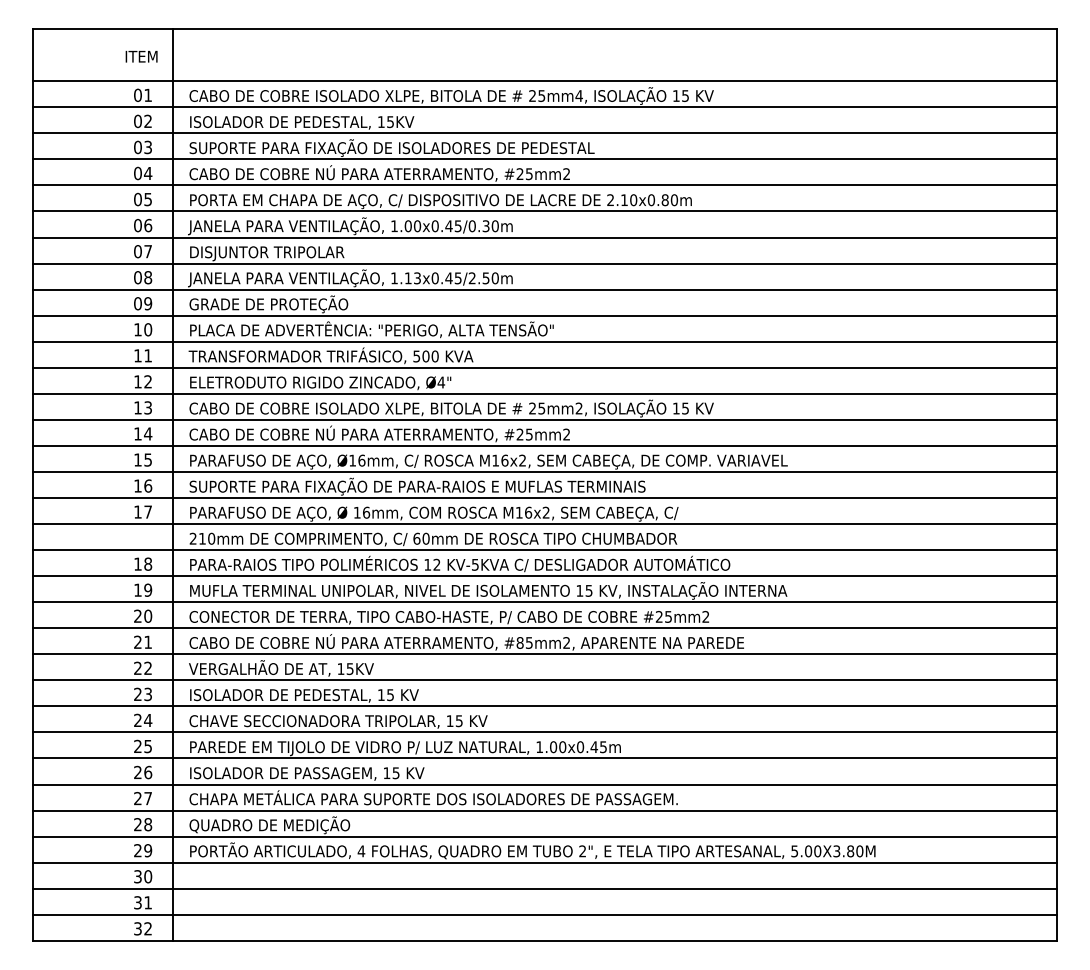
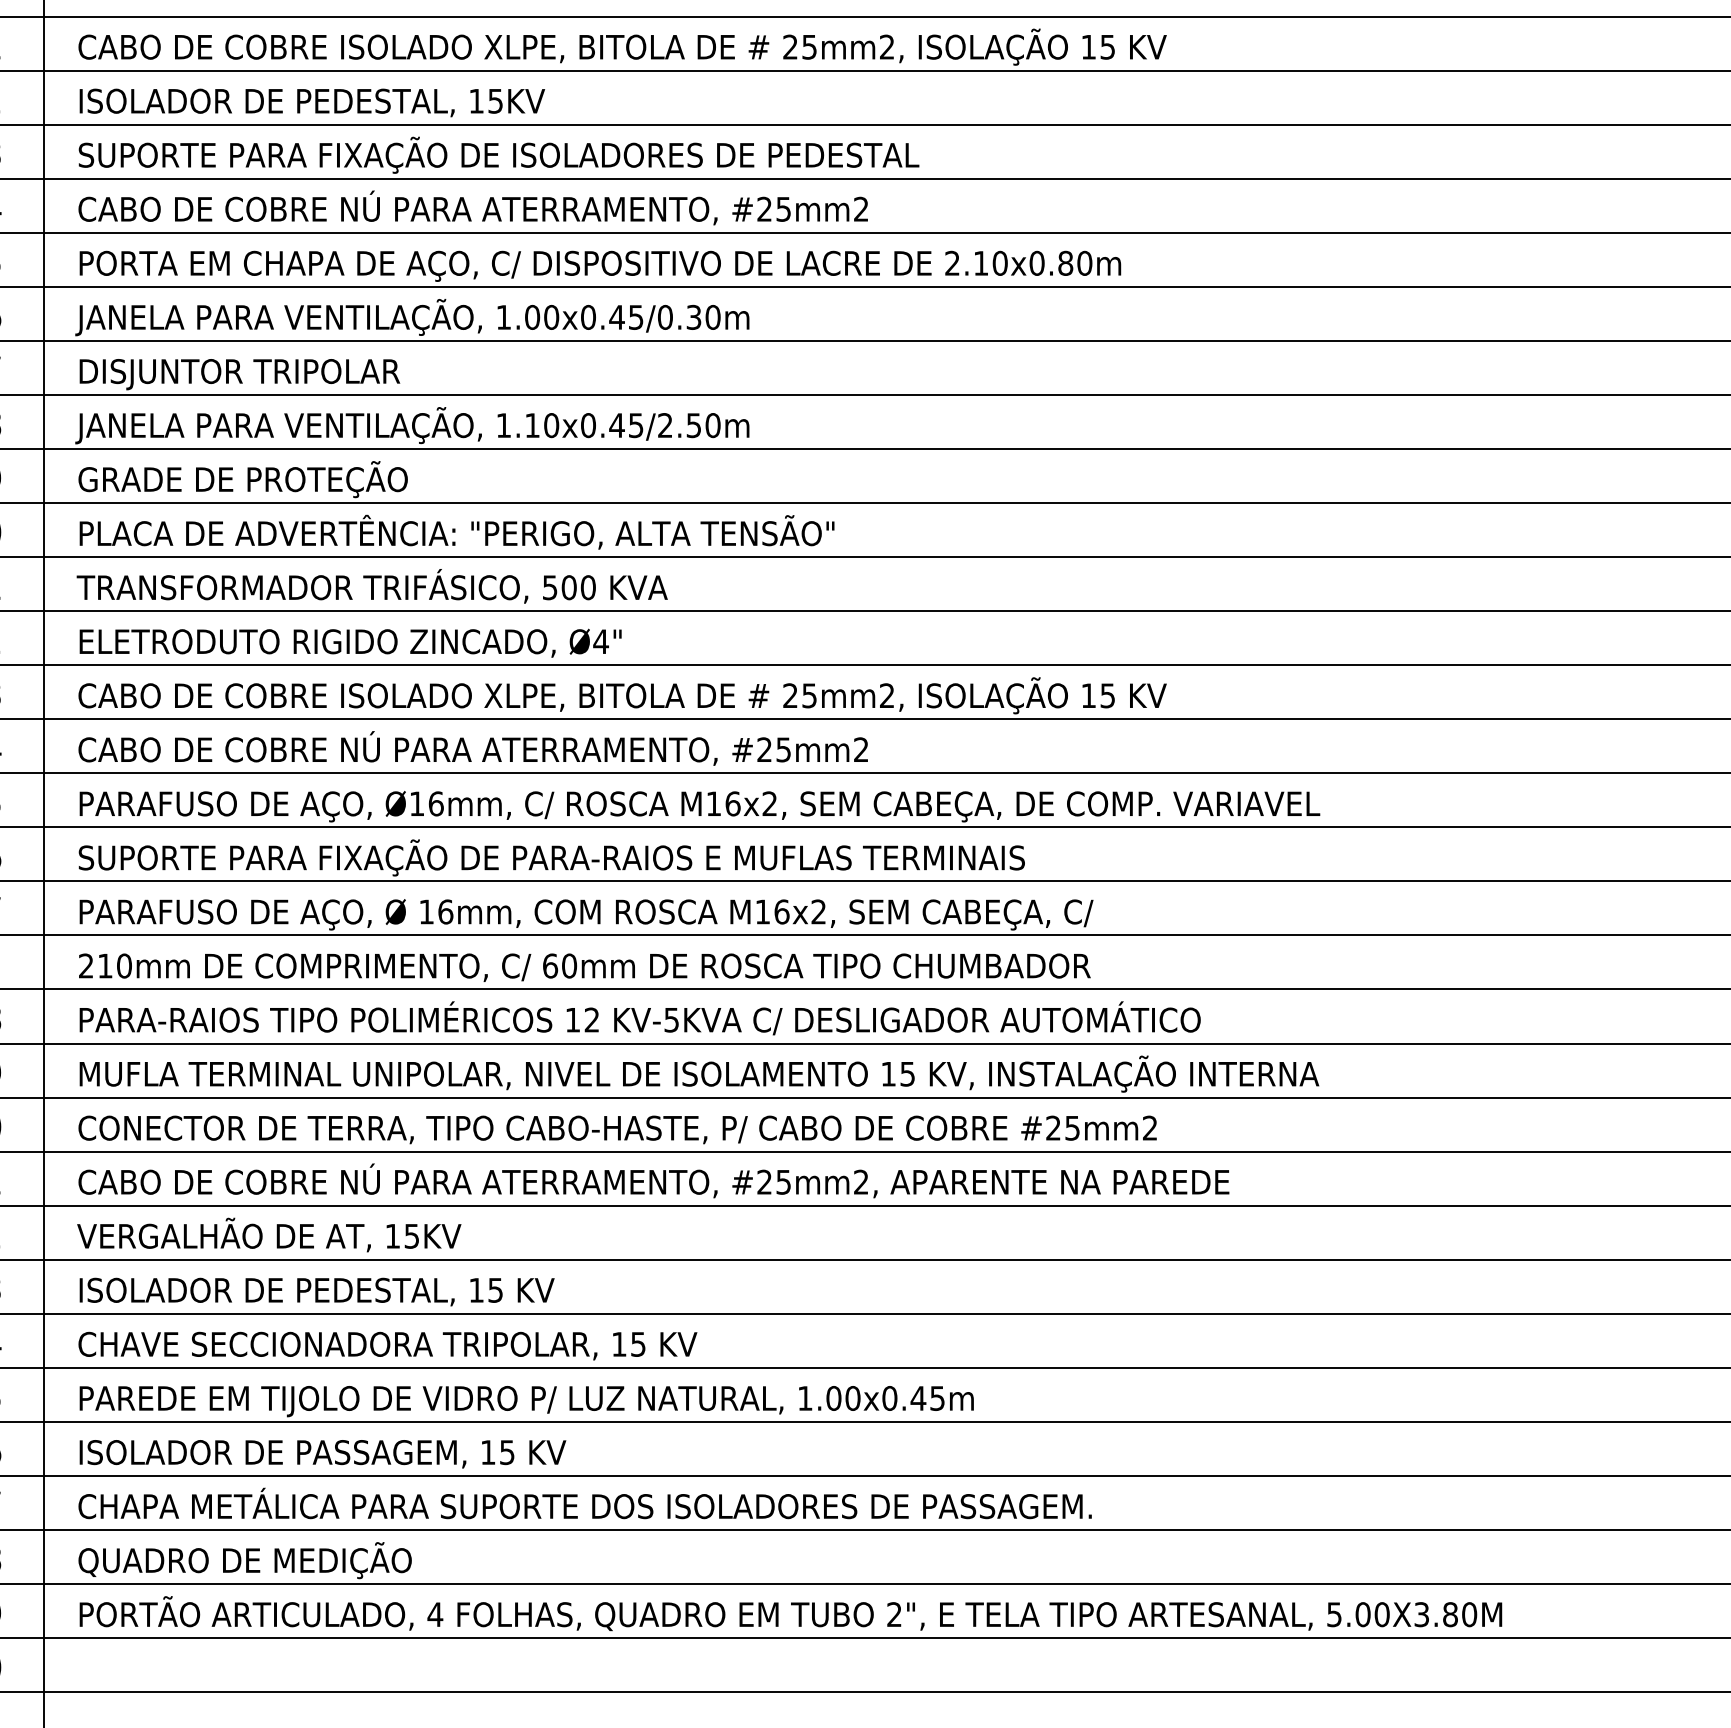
text: (578, 95) -> (885, 46), 25mm4, -> 25mm2,
text: (417, 278) -> (551, 425), 1.13x0.45/2.50m -> 1.10x0.45/2.50m
text: (519, 642) -> (763, 1181), #85mm2, -> #25mm2,

